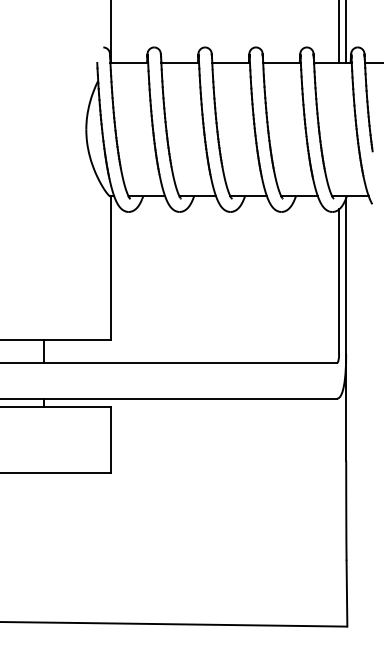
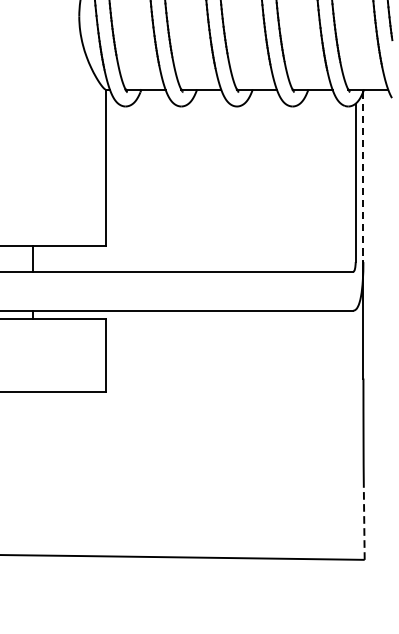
line: (346, 276) -> (363, 177), solid -> dashed
line: (346, 593) -> (363, 523), solid -> dashed

